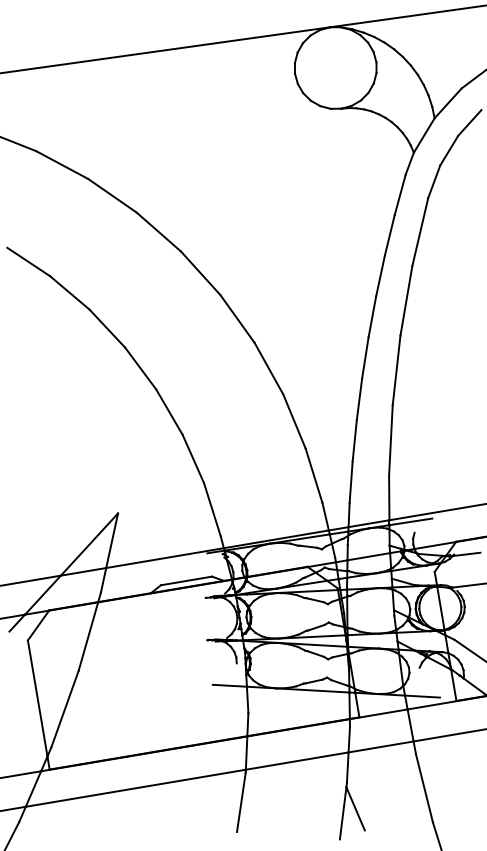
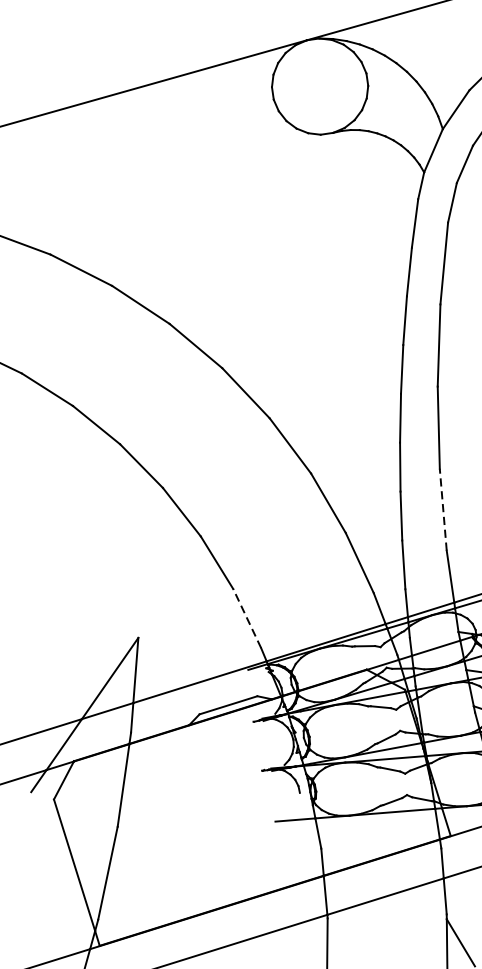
line: (390, 439) -> (442, 508), solid -> dashed
line: (212, 509) -> (247, 618), solid -> dashed

